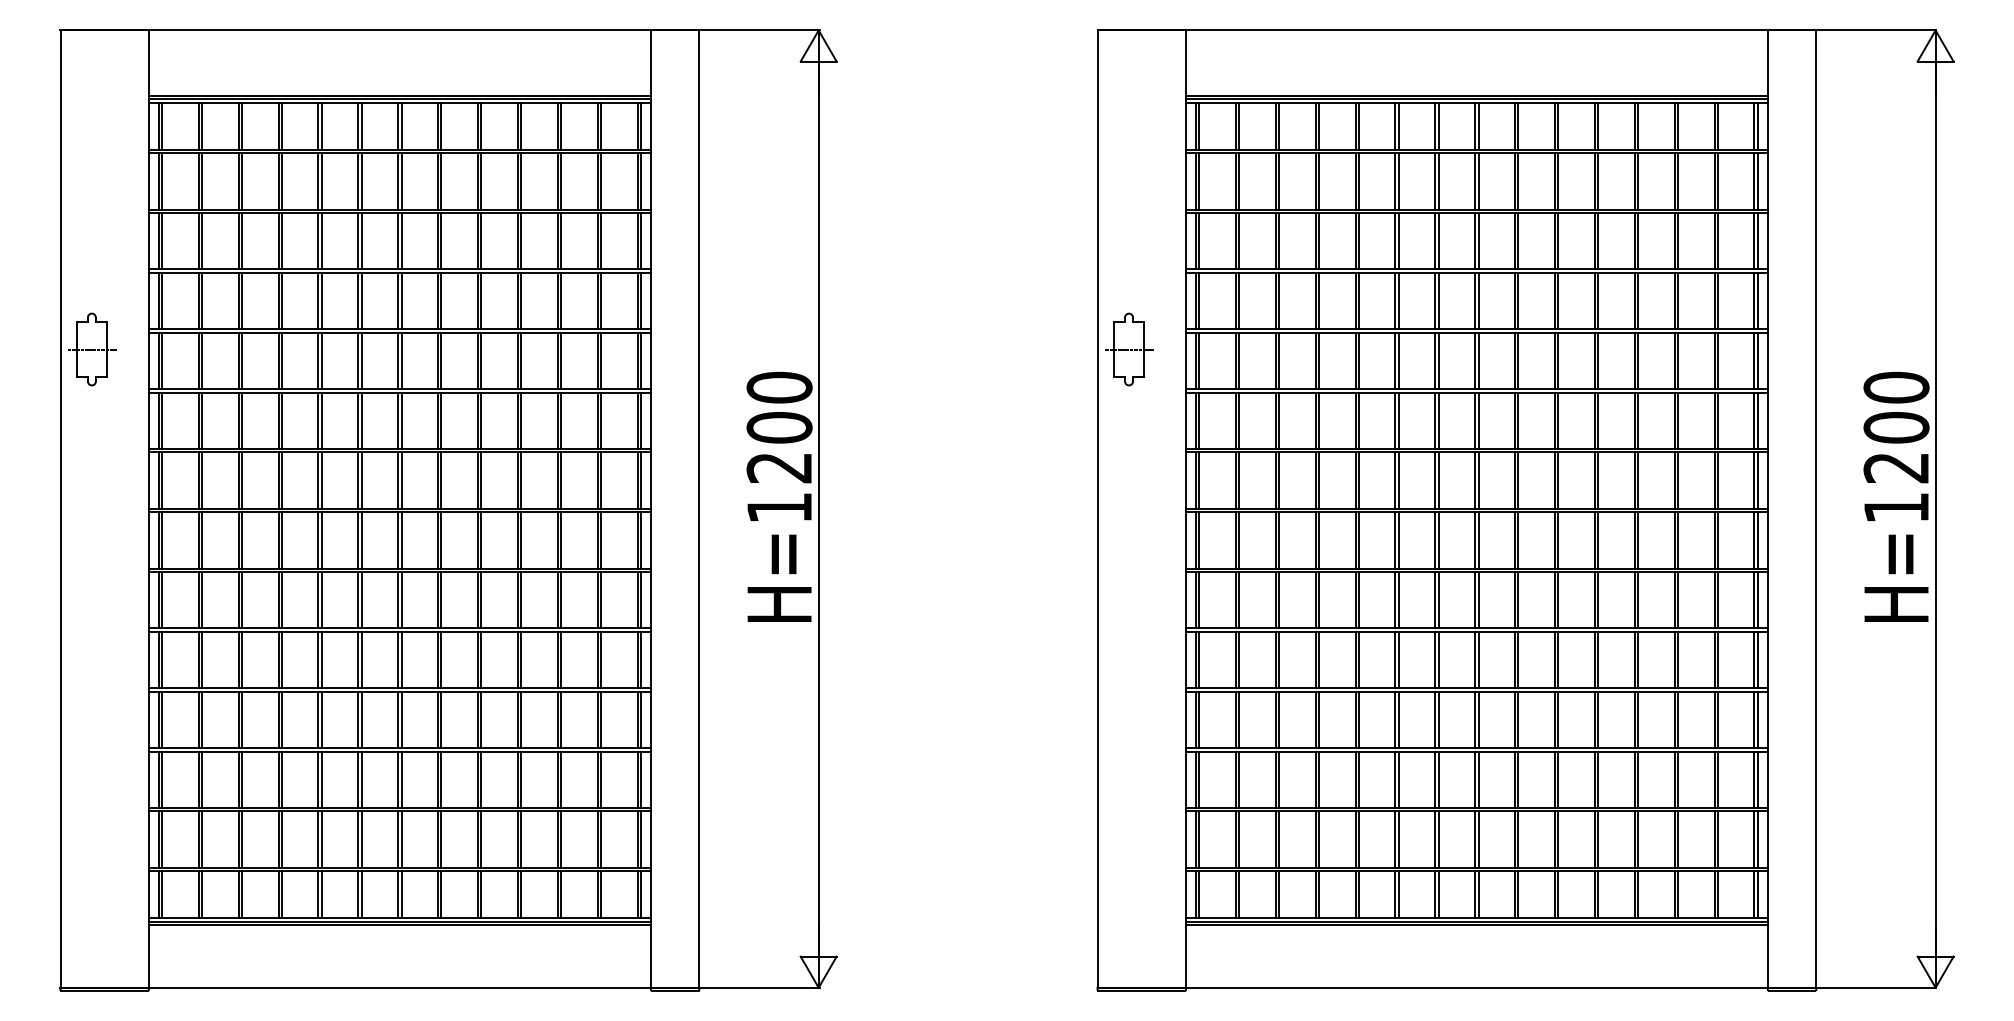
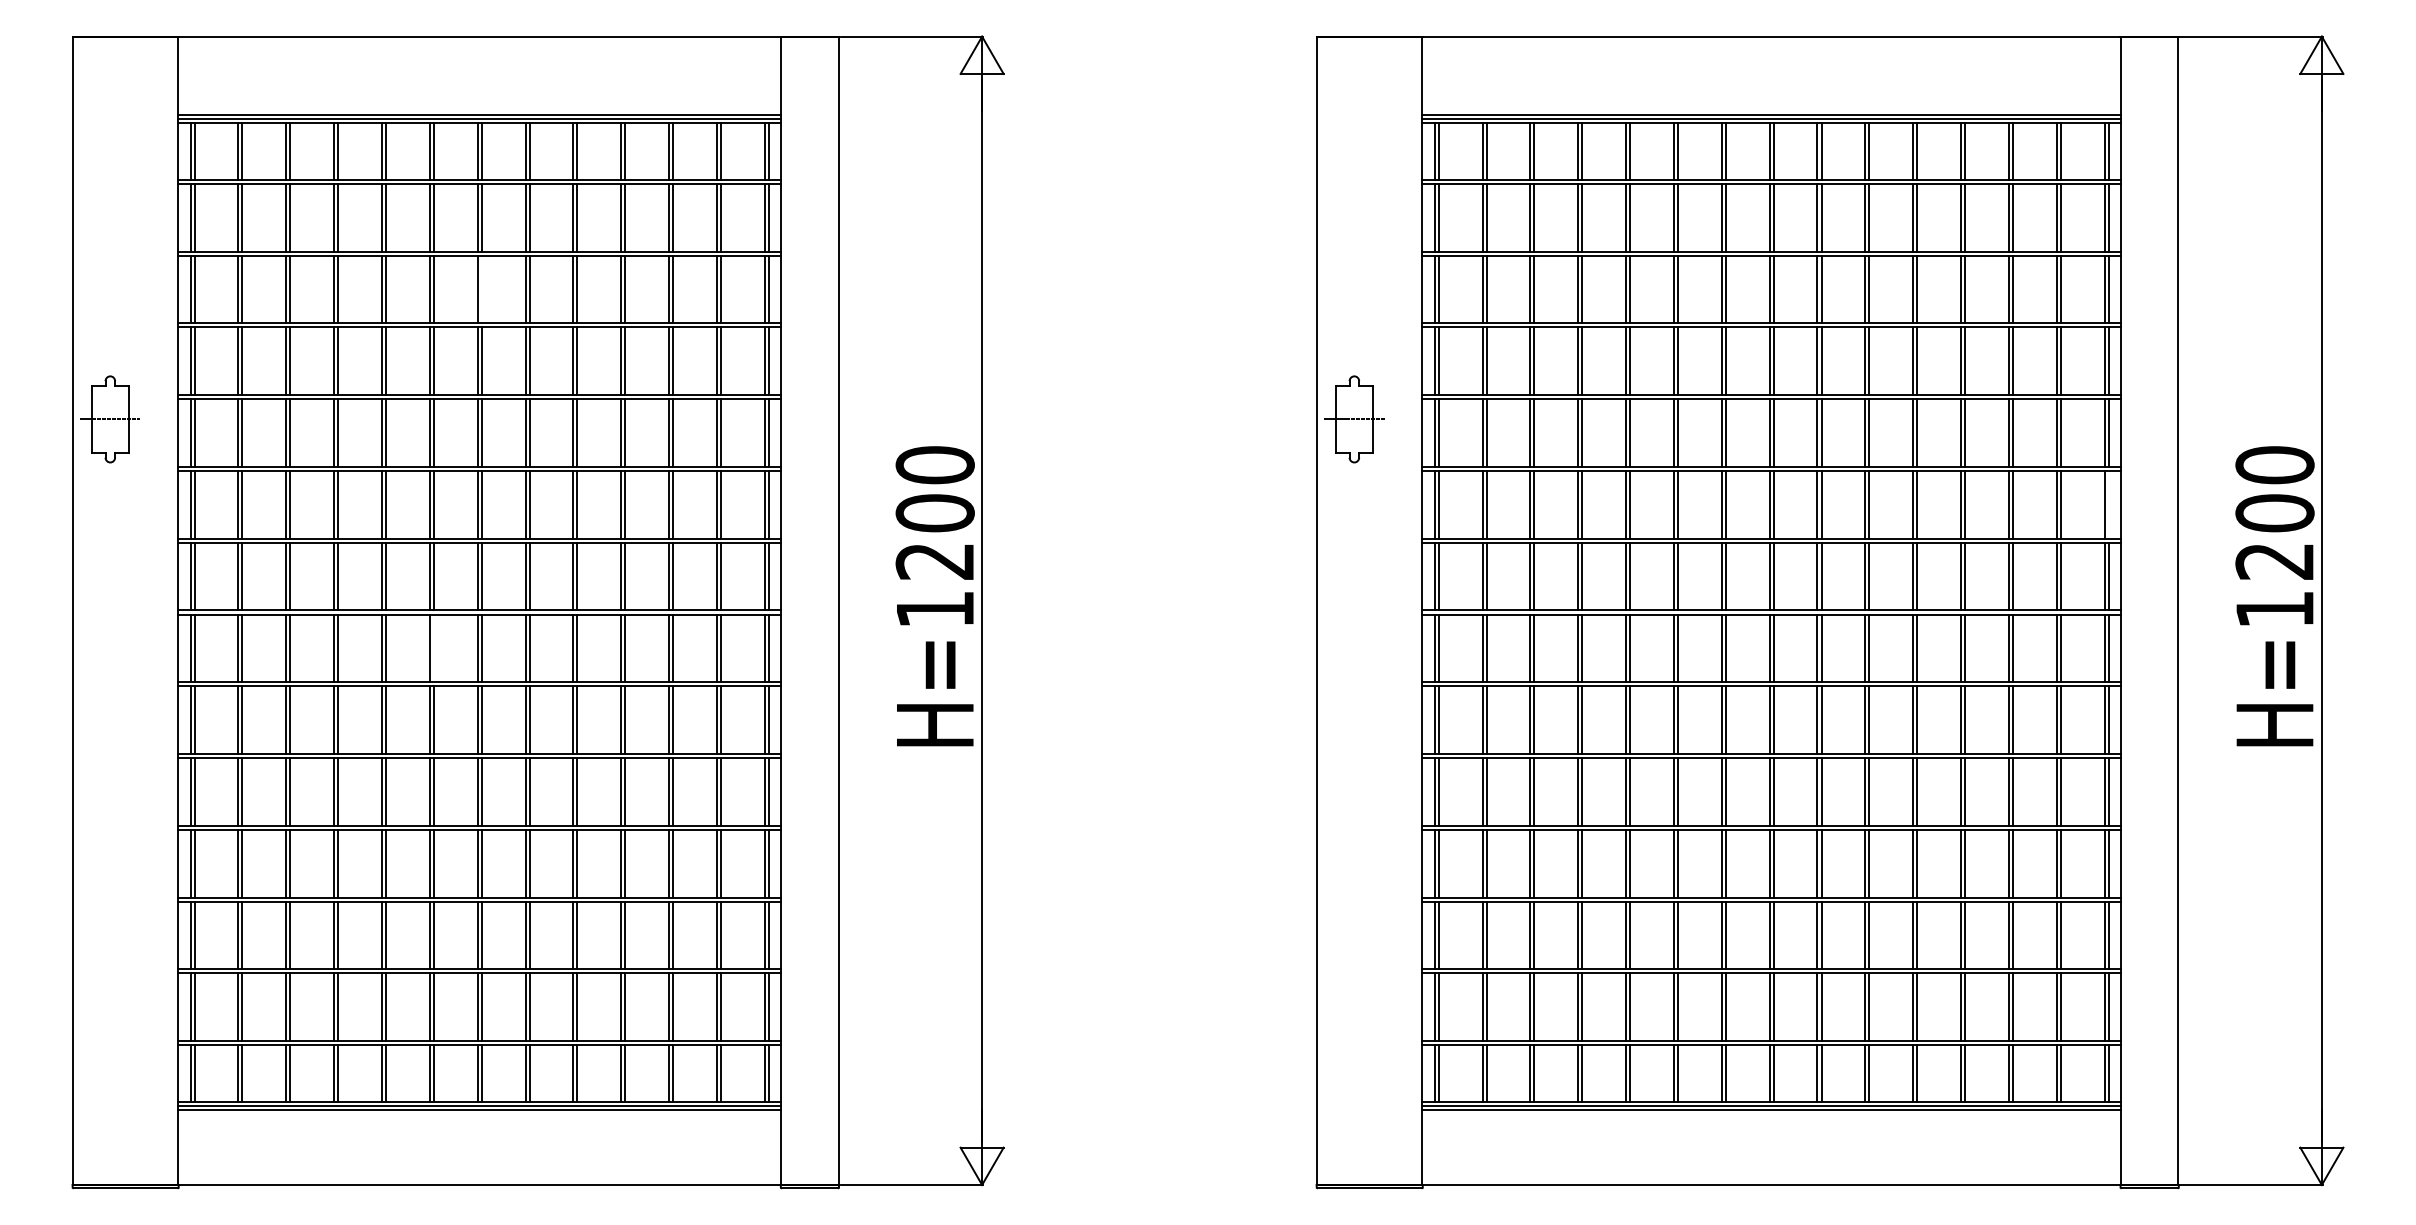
line: (401, 241) -> (481, 289), removed
line: (1757, 420) -> (2108, 504), removed
line: (361, 540) -> (433, 648), removed

